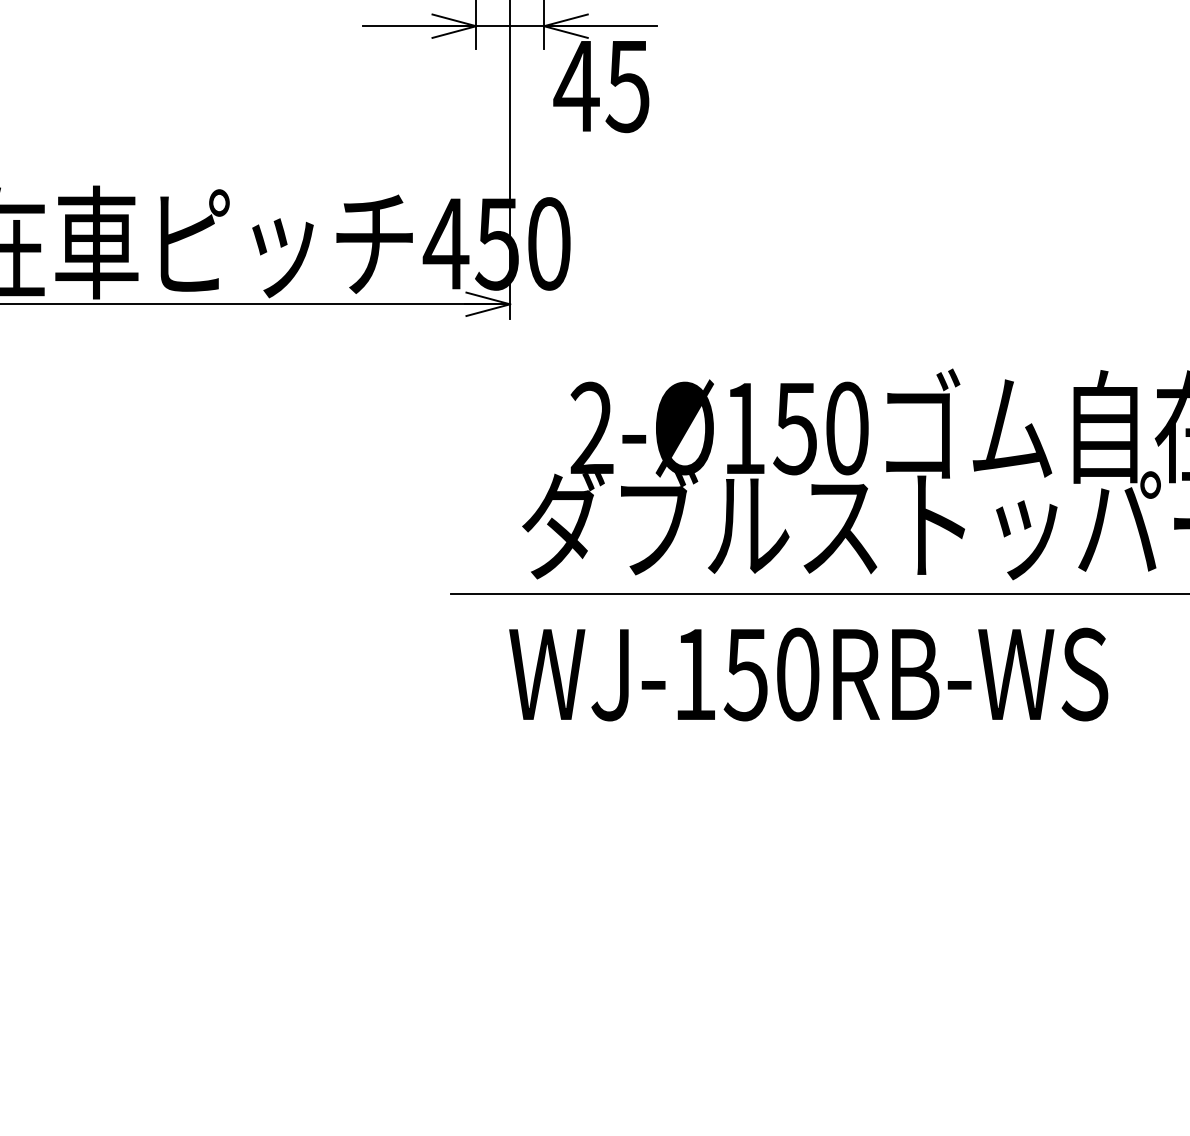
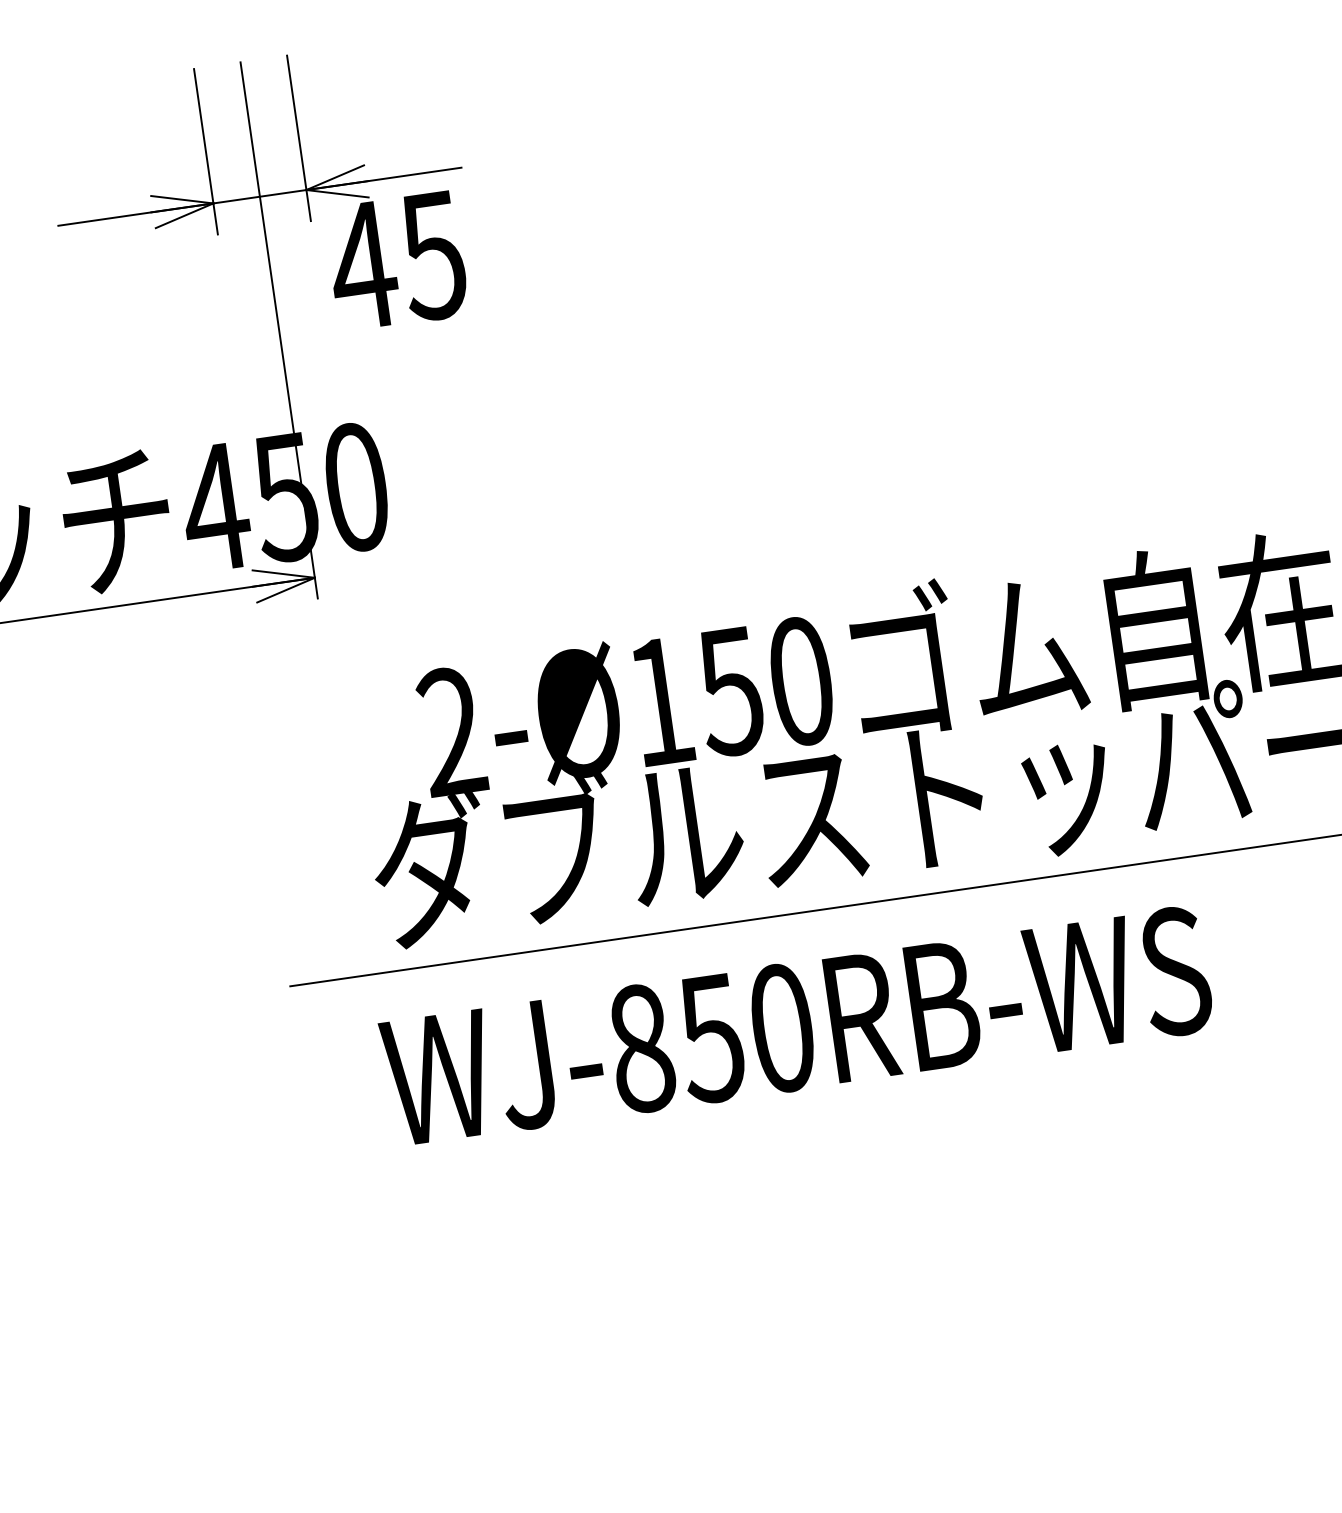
text: (695, 674) -> (641, 1048), WJ-150RB-WS -> WJ-850RB-WS

